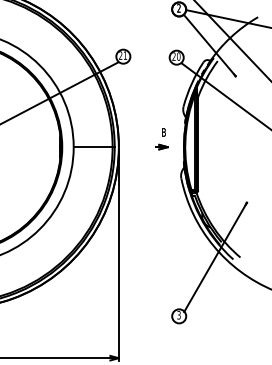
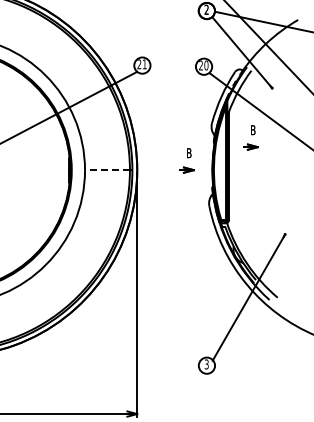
part: (216, 118) -> (250, 137), added
line: (92, 147) -> (106, 170), solid -> dashed

